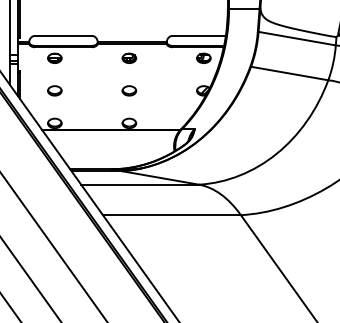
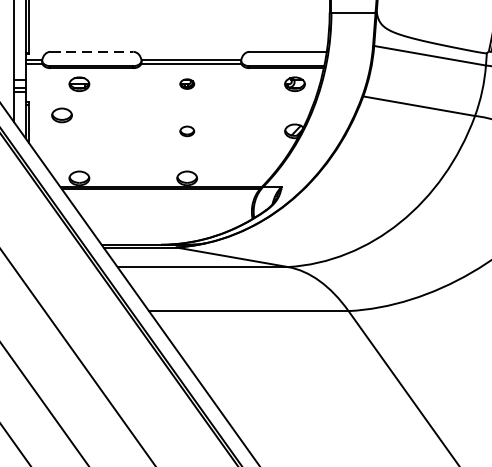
line: (63, 35) -> (91, 51), solid -> dashed
part: (129, 57) -> (187, 83), size x0.7
part: (54, 90) -> (61, 114), moved
part: (129, 90) -> (187, 130), size x0.7

